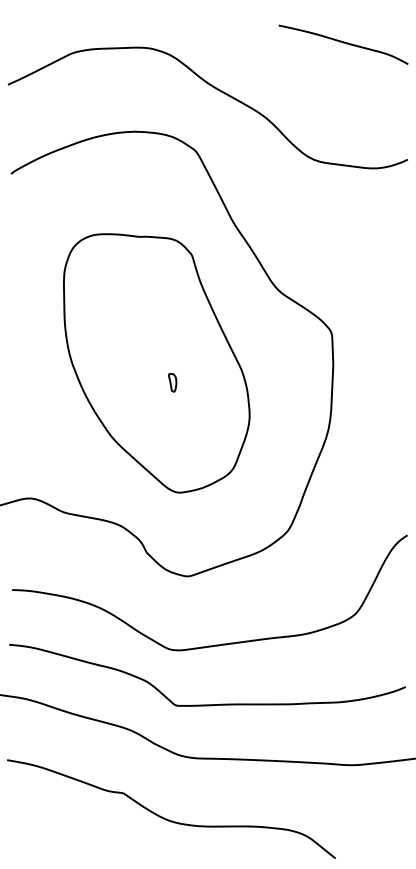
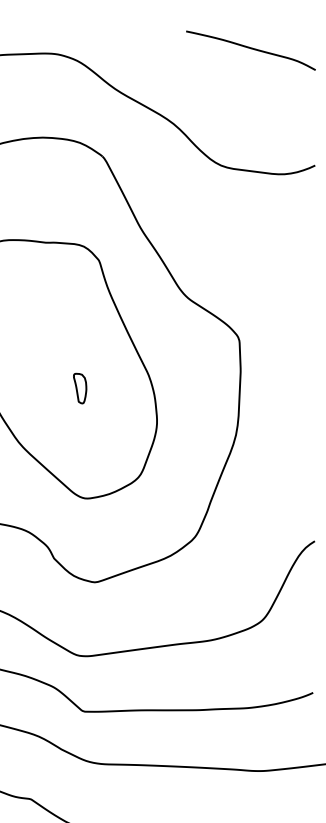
part: (172, 382) -> (79, 388), size x1.67

